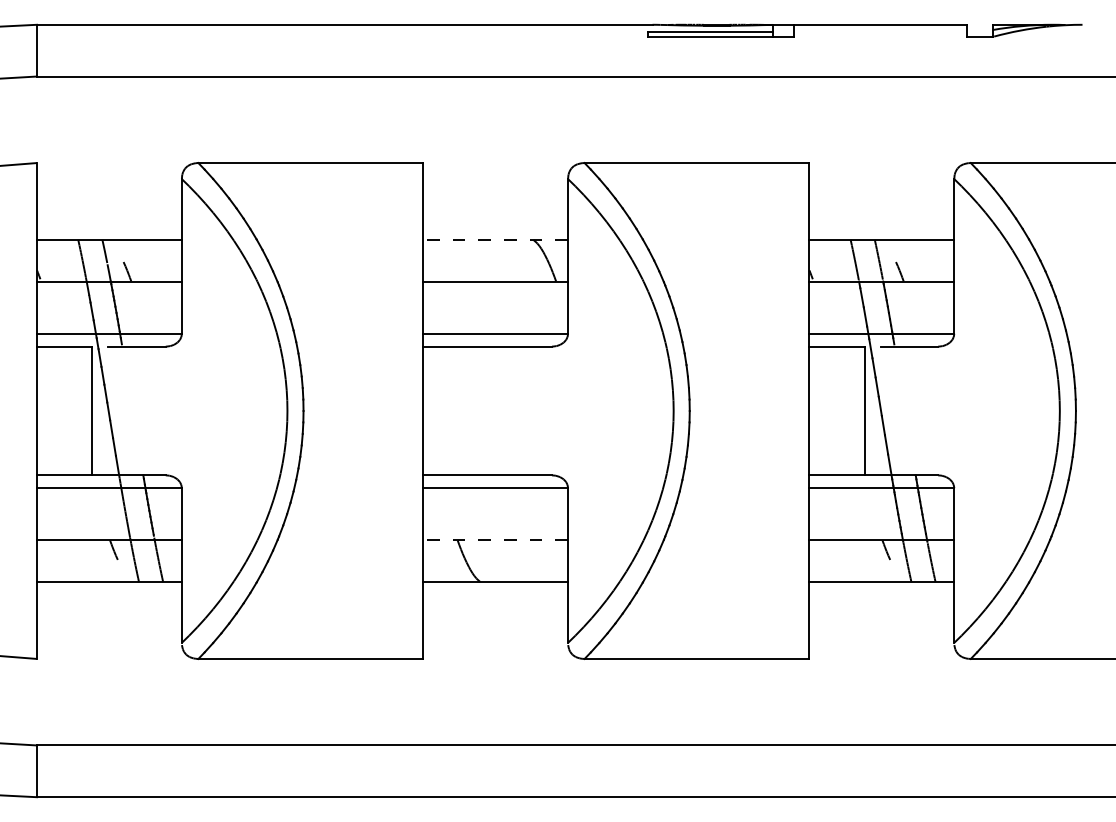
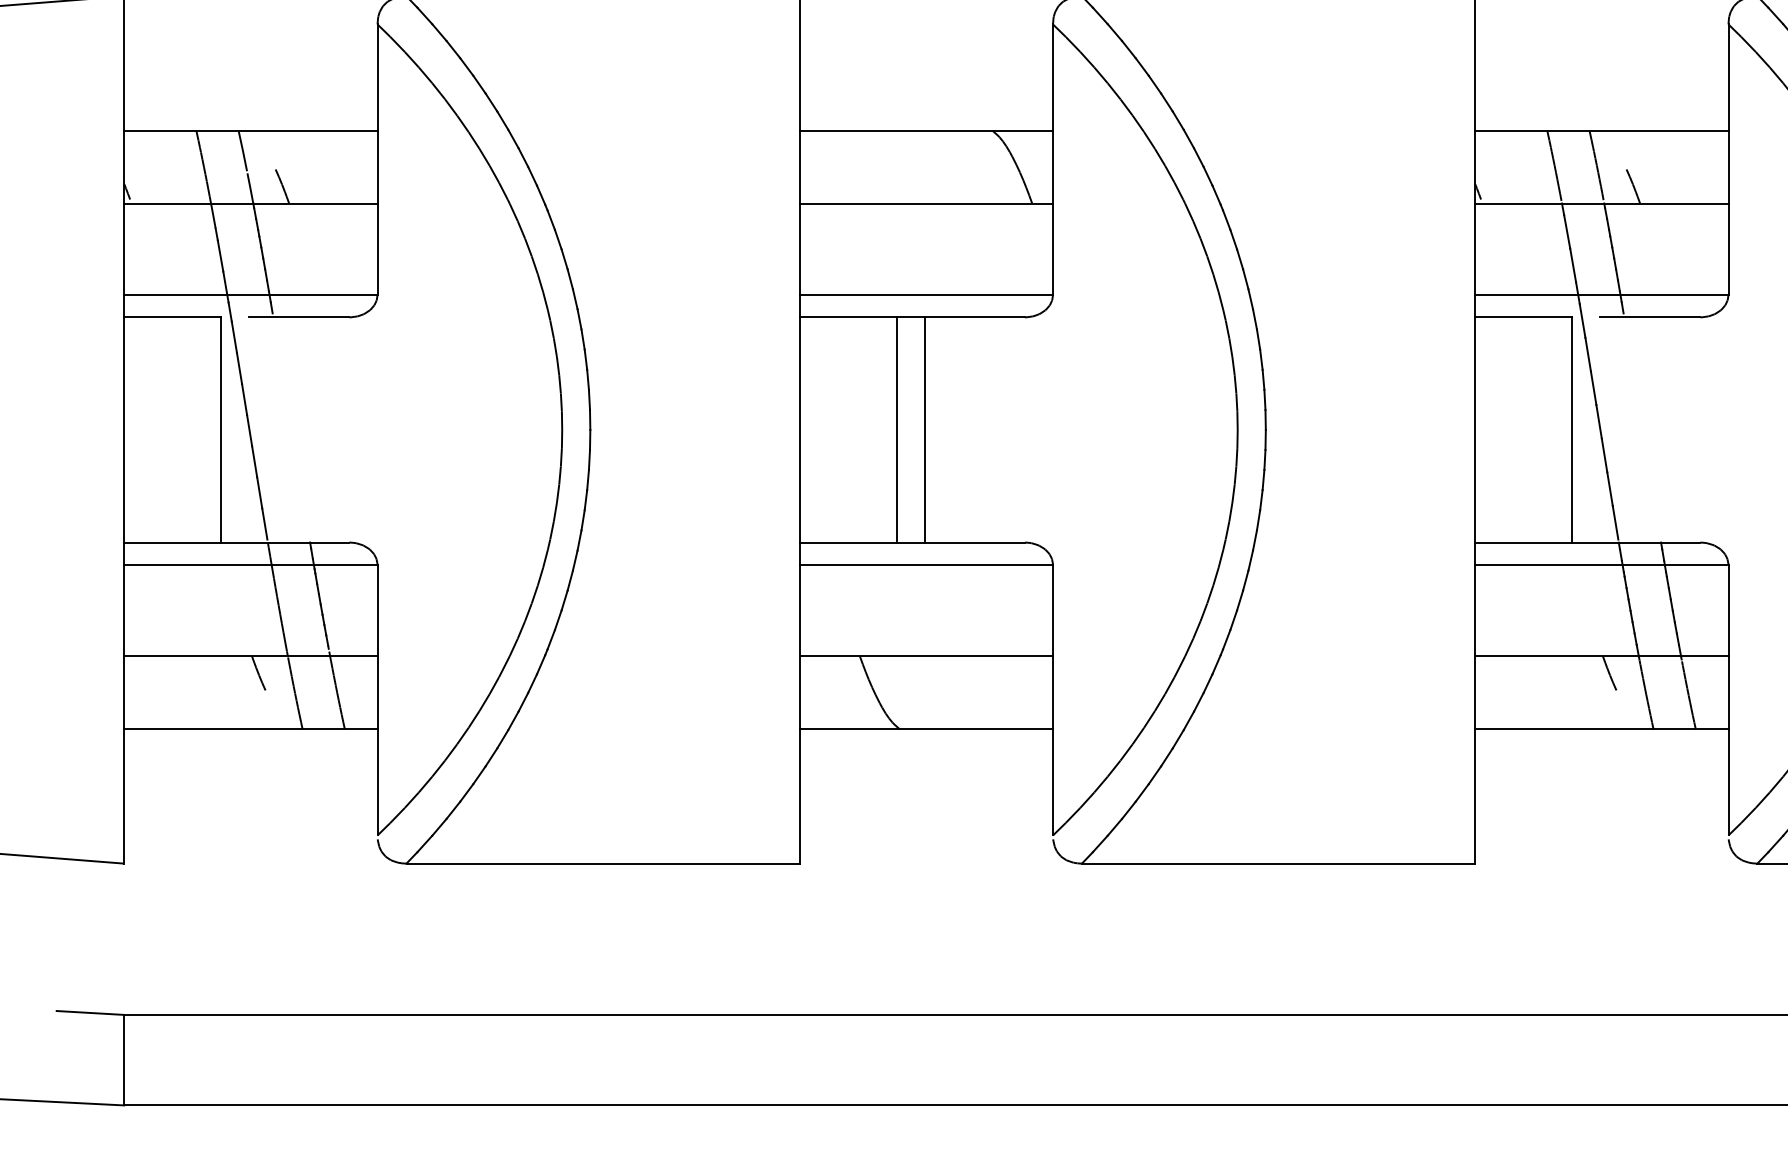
line: (495, 239) -> (926, 130), dashed -> solid
line: (478, 410) -> (896, 429), added
line: (494, 410) -> (924, 429), added
line: (495, 540) -> (926, 656), dashed -> solid

